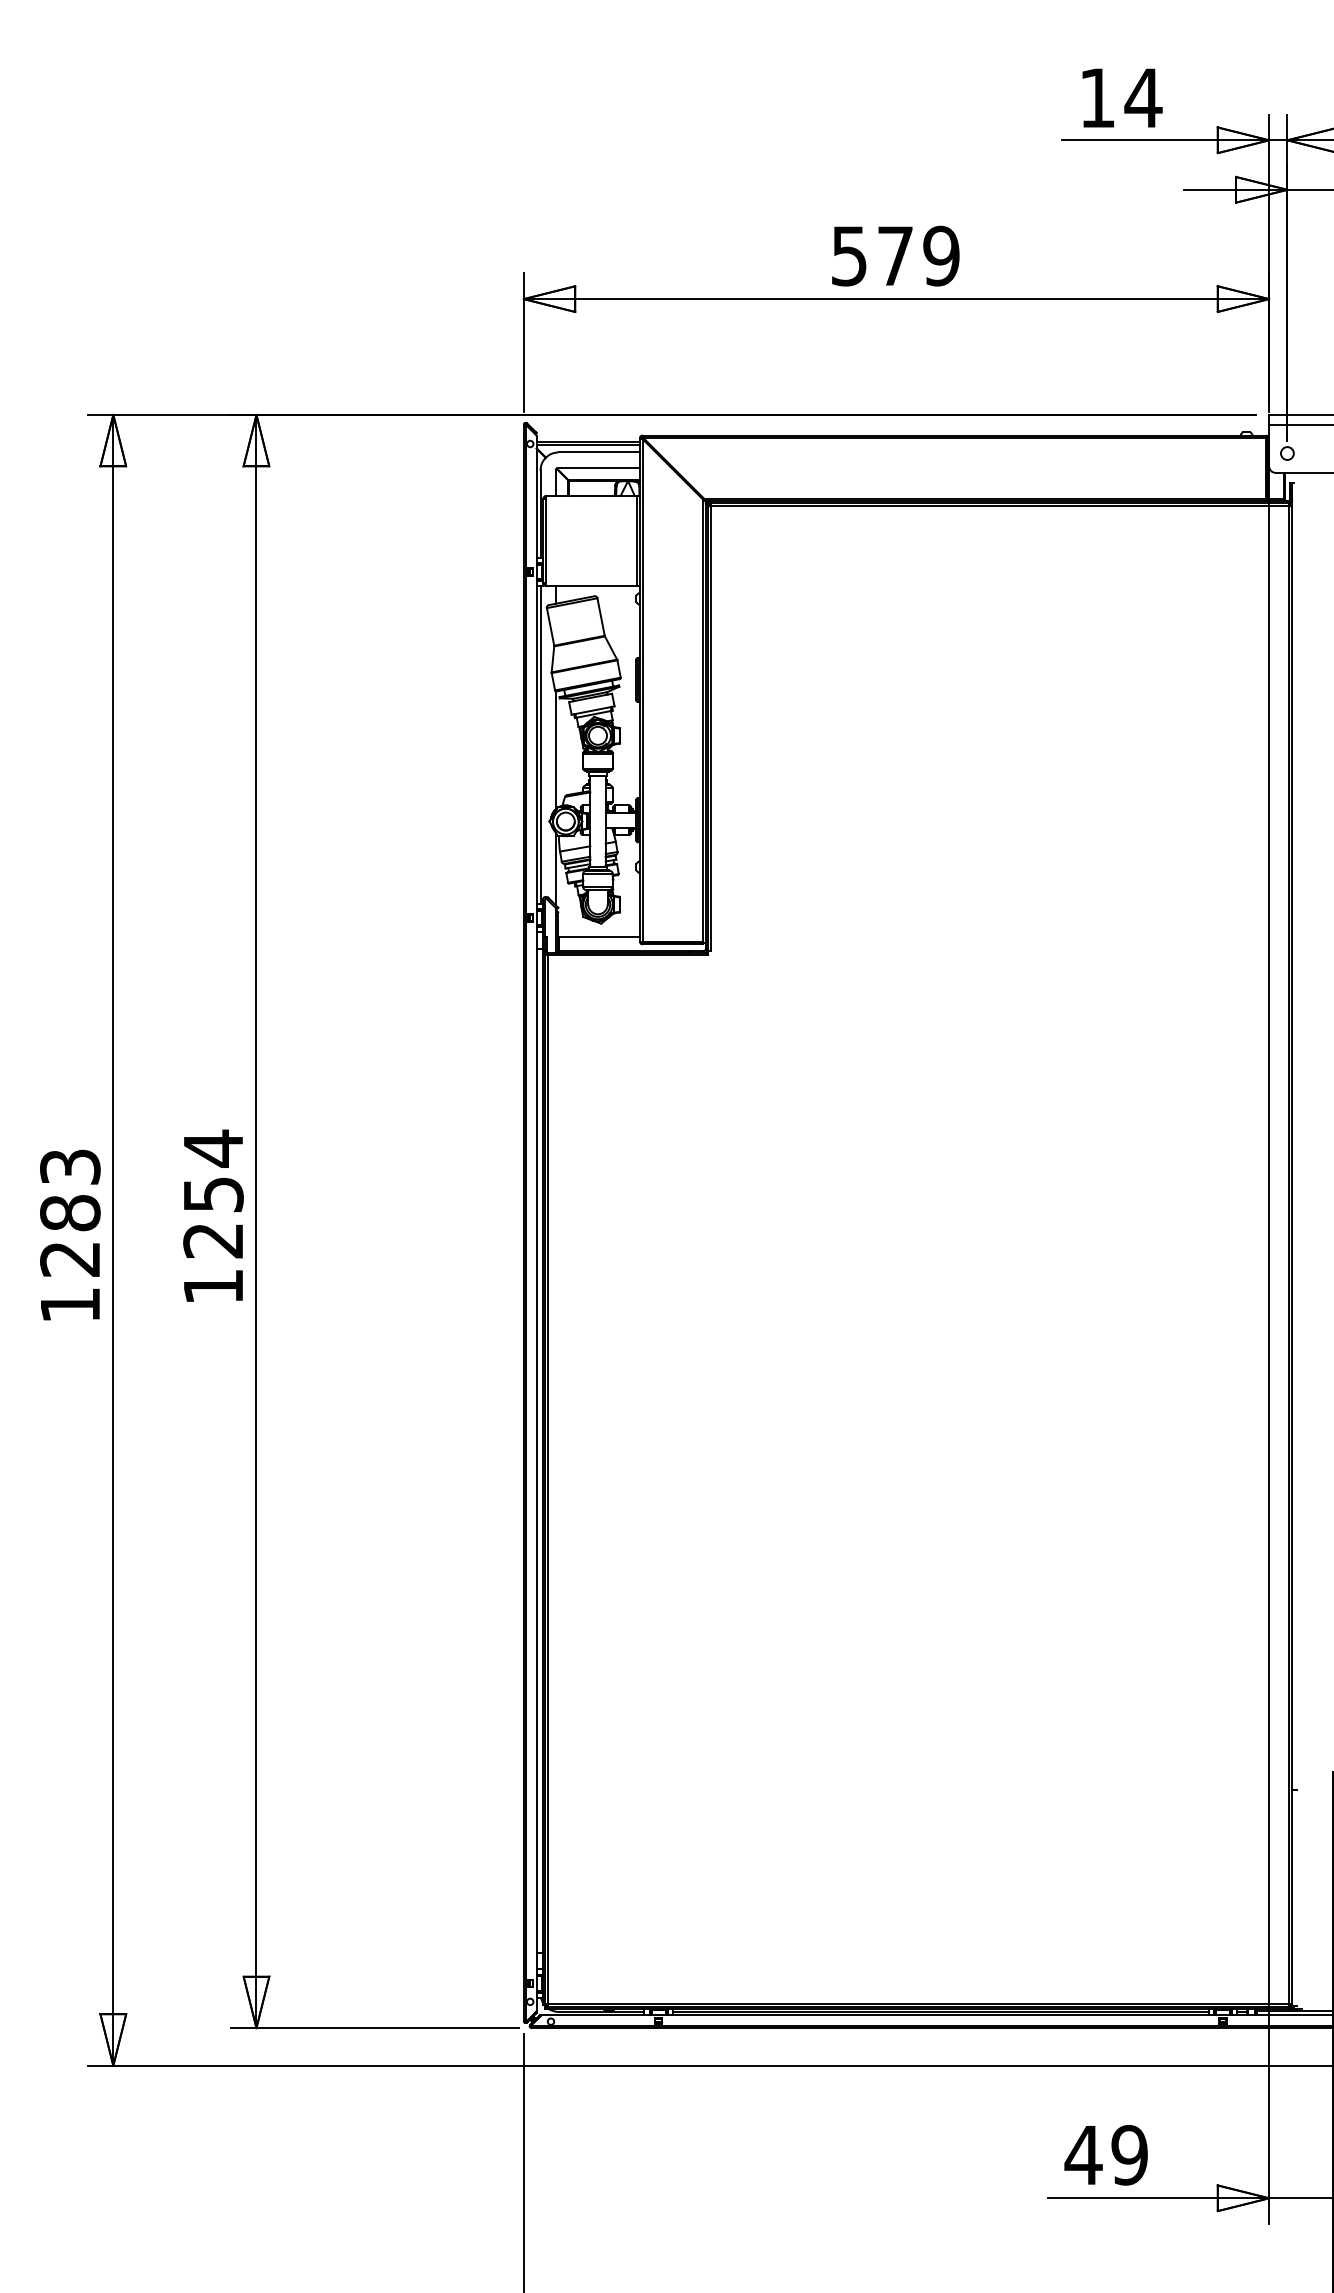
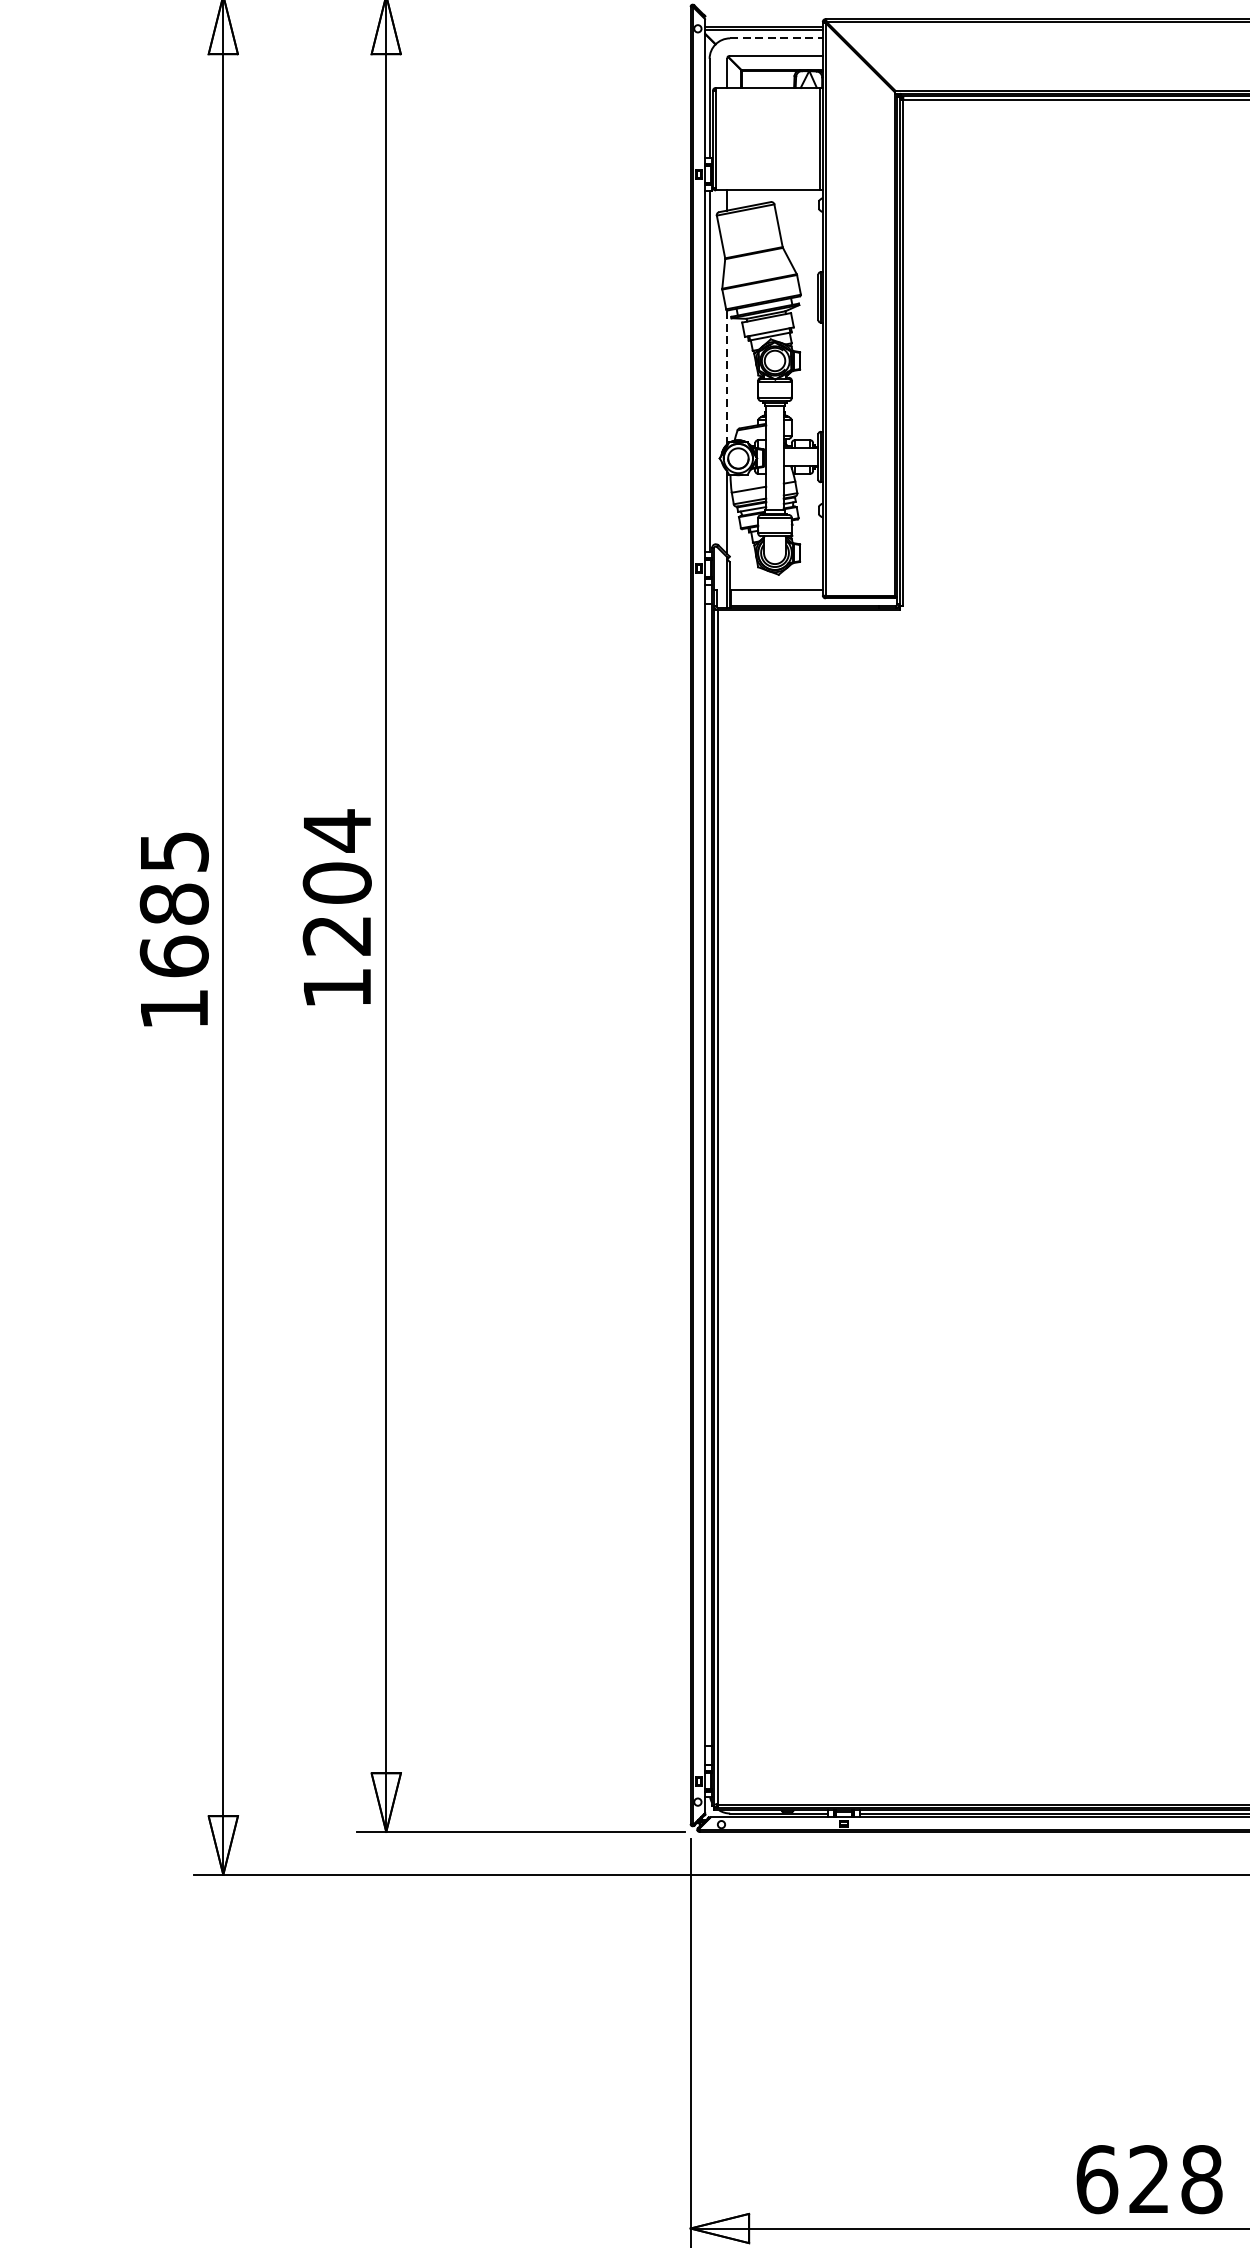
line: (599, 452) -> (776, 38), solid -> dashed
line: (556, 750) -> (727, 377), solid -> dashed
text: (213, 1194) -> (337, 883), 1254 -> 1204
text: (70, 1213) -> (174, 904), 1283 -> 1685

